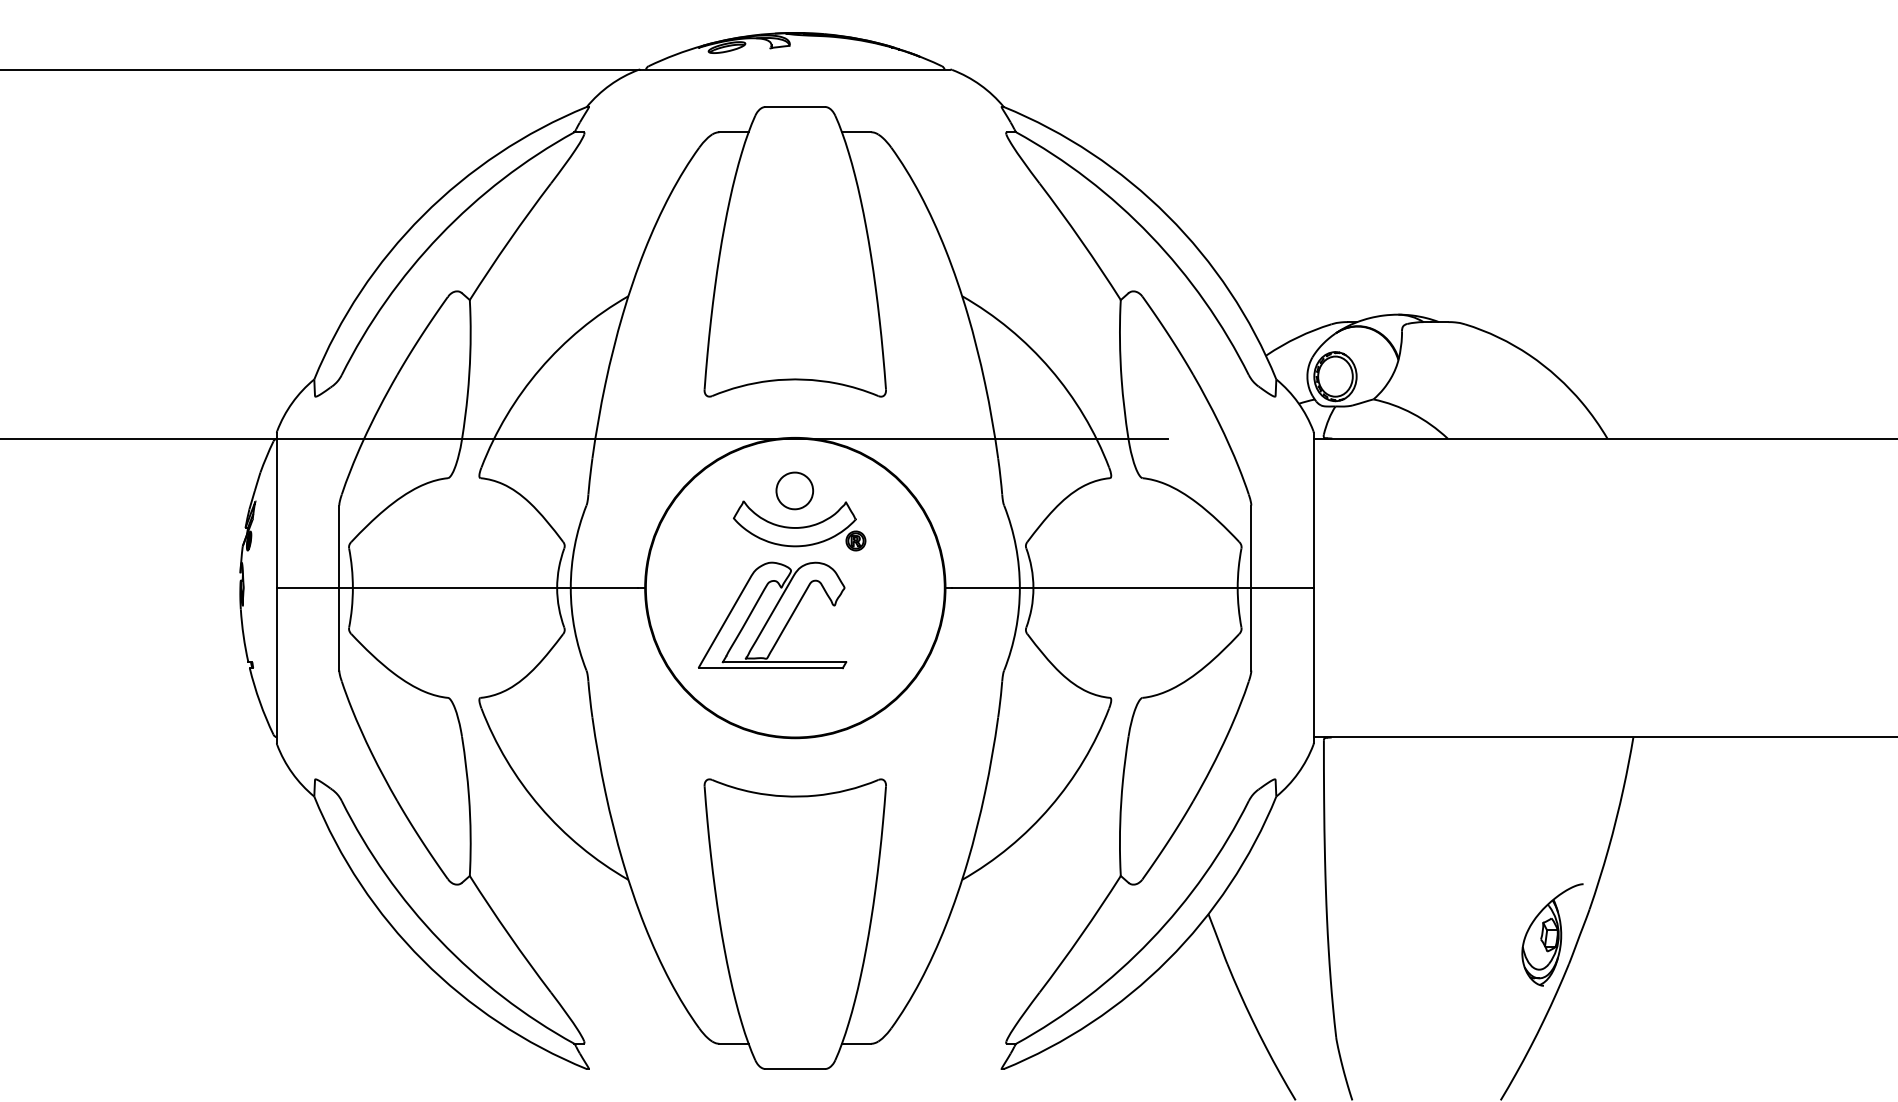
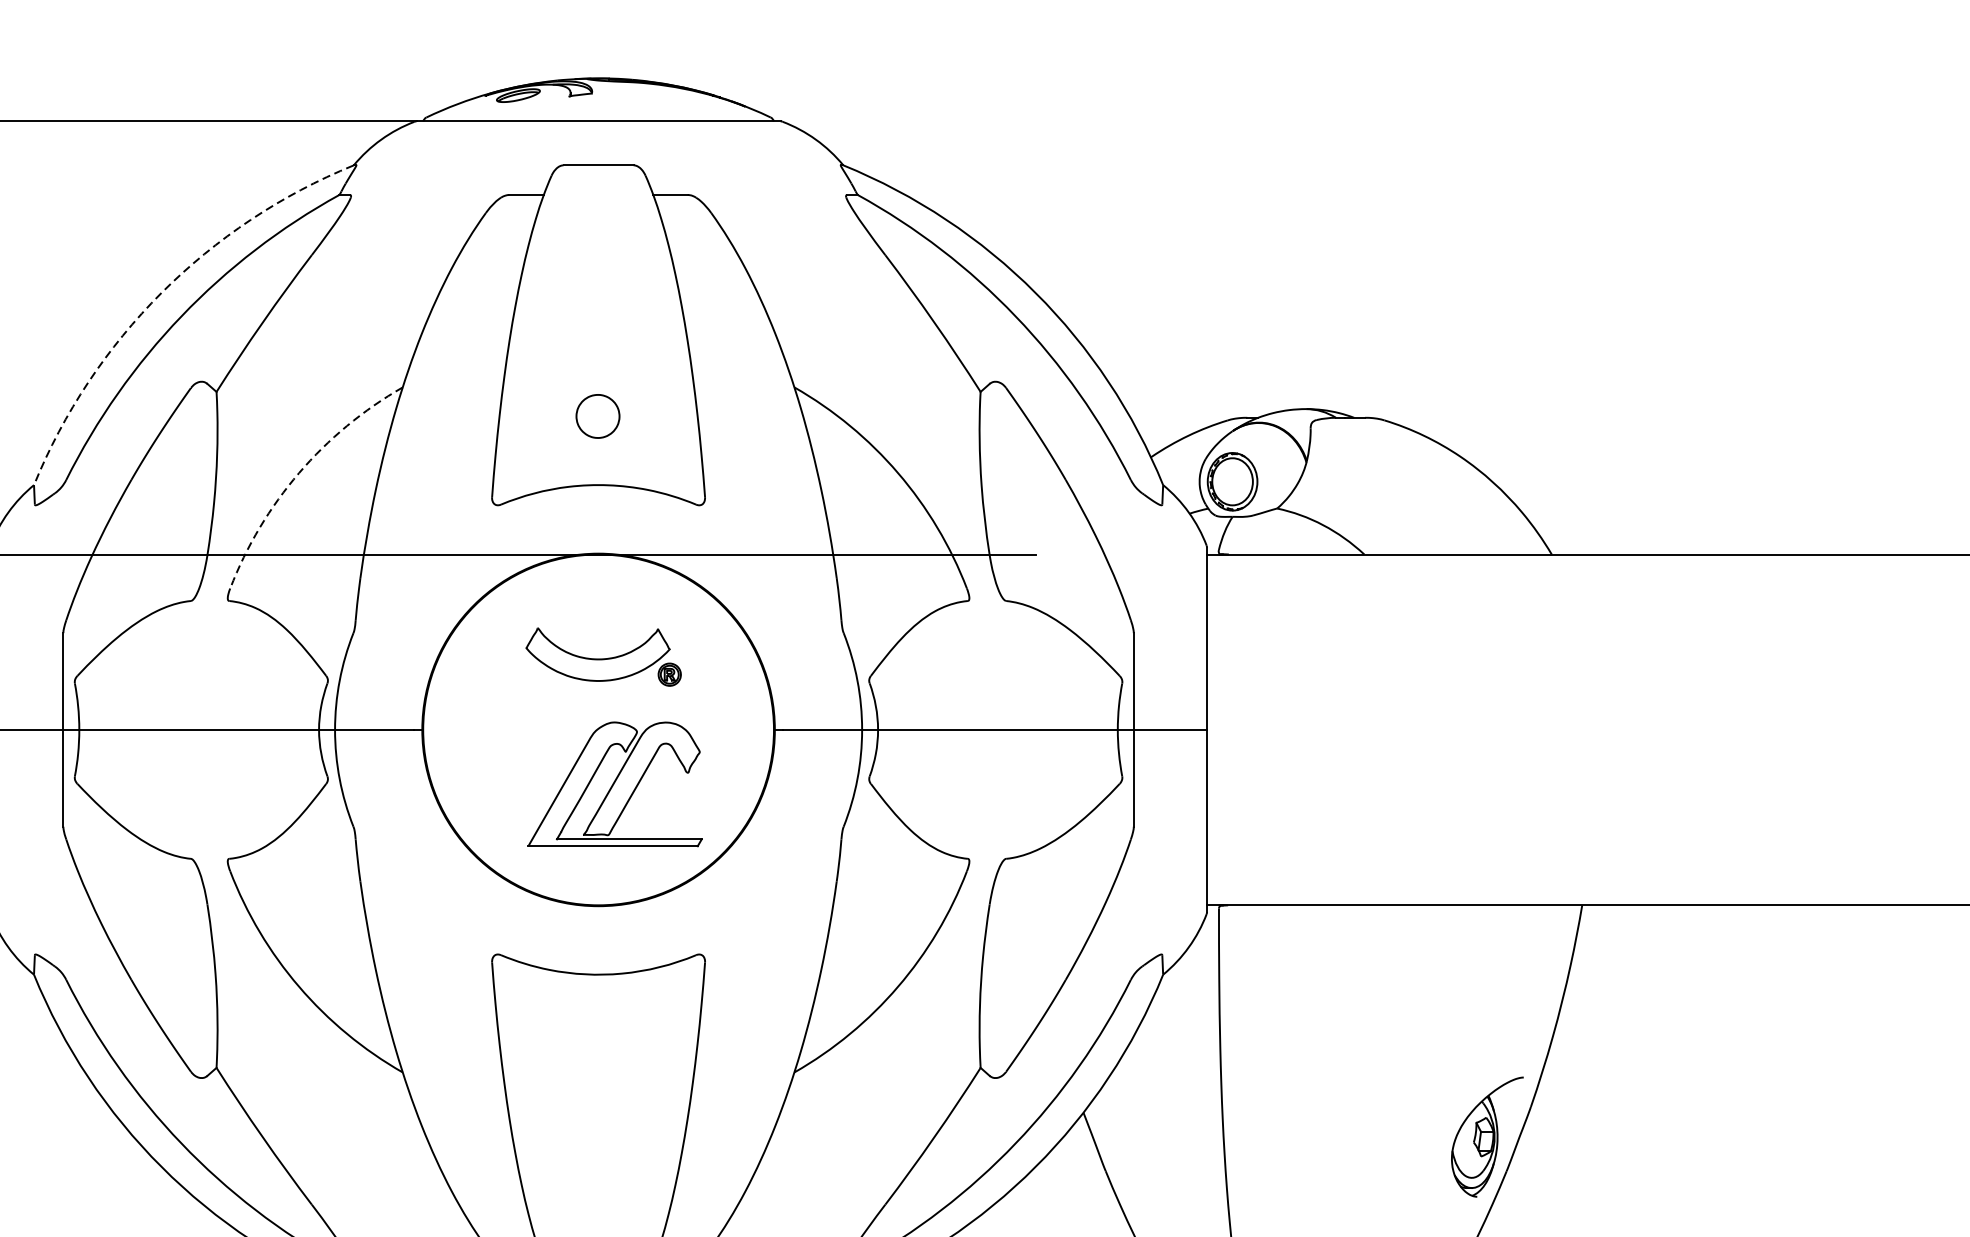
arc: (422, 215) -> (161, 292), solid -> dashed
arc: (540, 369) -> (299, 473), solid -> dashed
part: (794, 490) -> (597, 415), moved
part: (772, 615) -> (615, 784), moved

